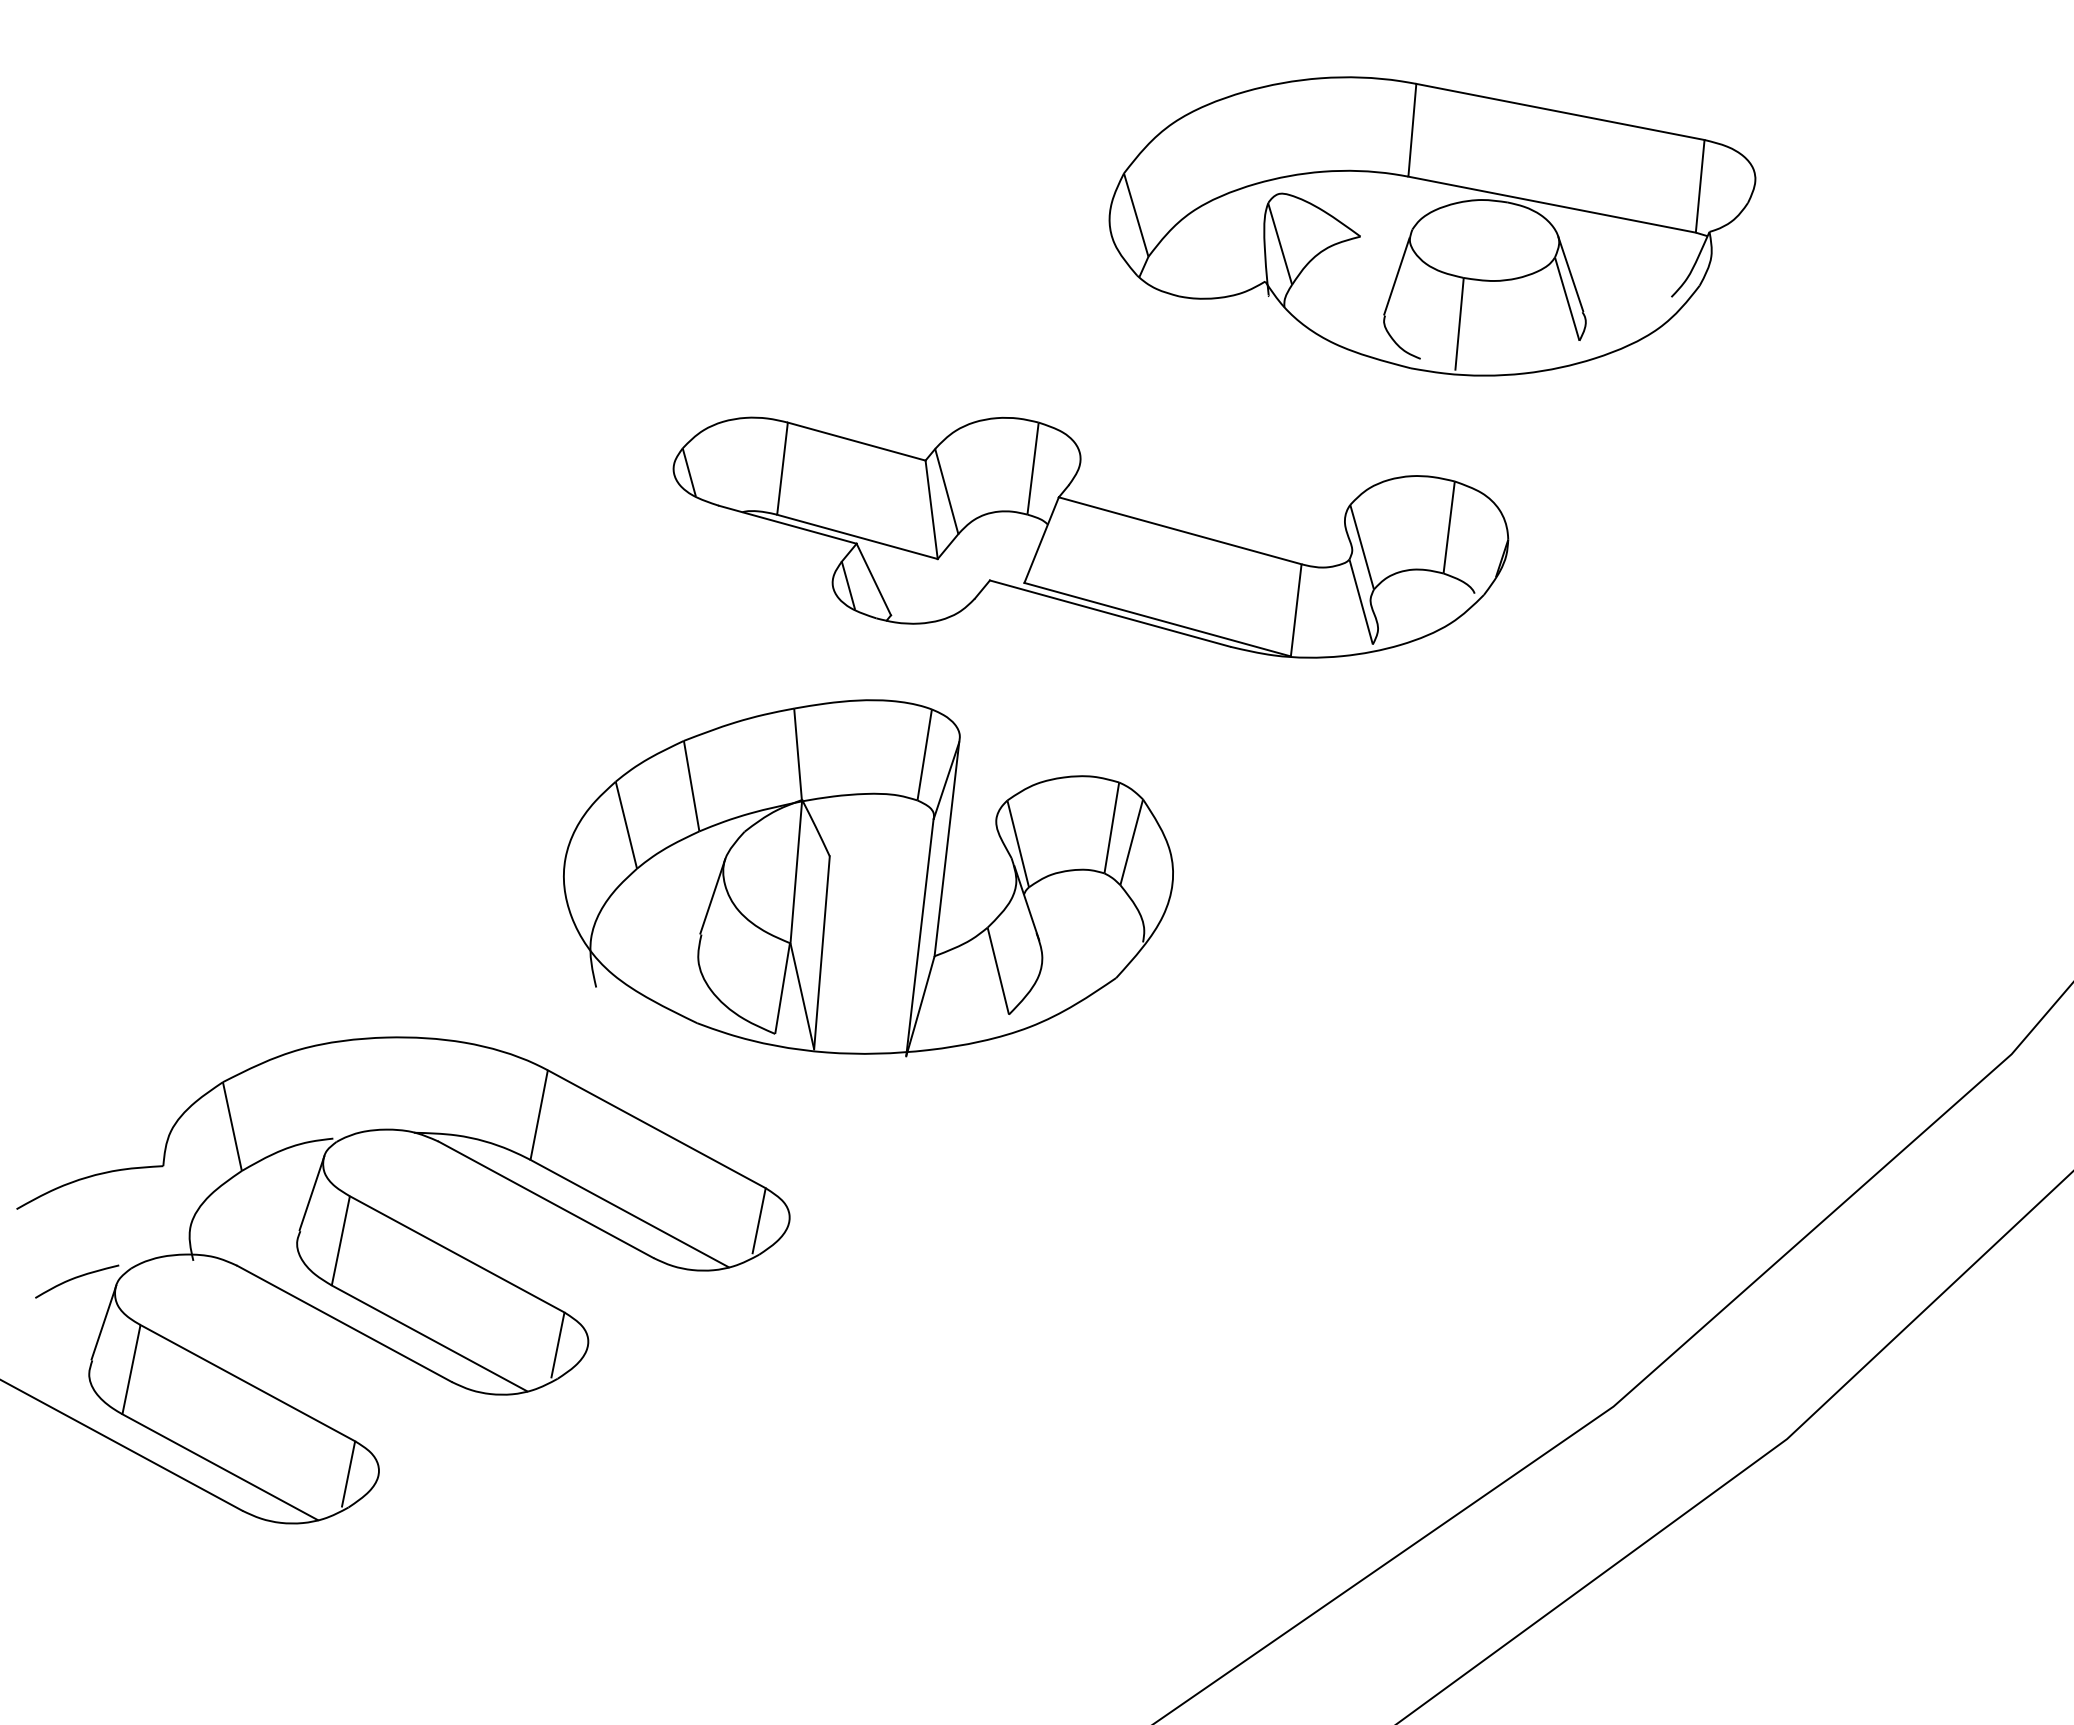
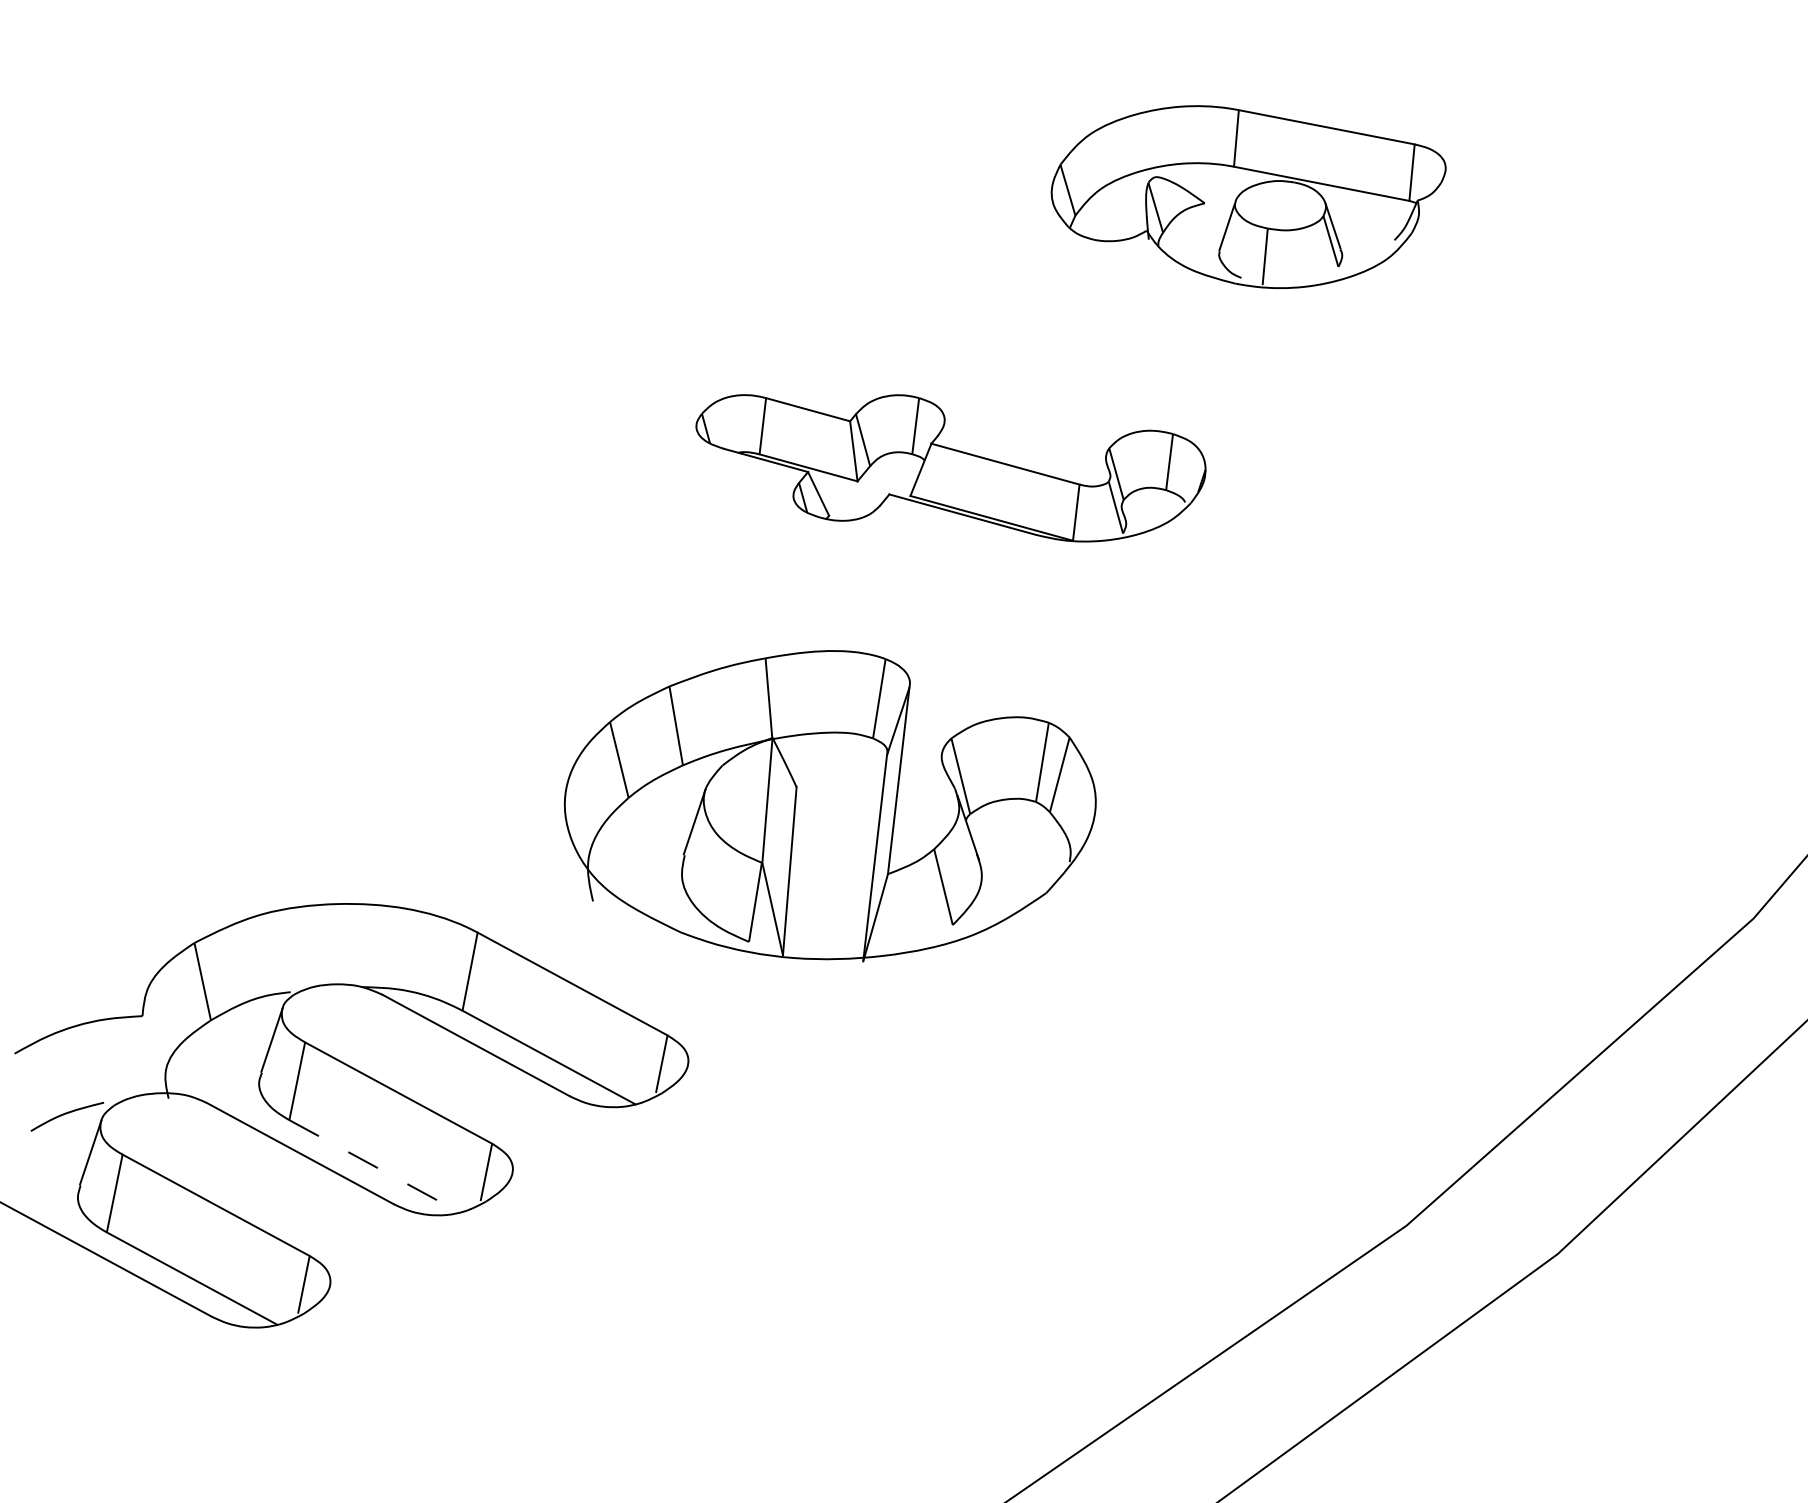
part: (1432, 226) -> (1248, 197), size x0.7
part: (1090, 537) -> (950, 468), size x0.7
part: (868, 878) -> (830, 806), moved
line: (429, 1338) -> (374, 1166), solid -> dashed

